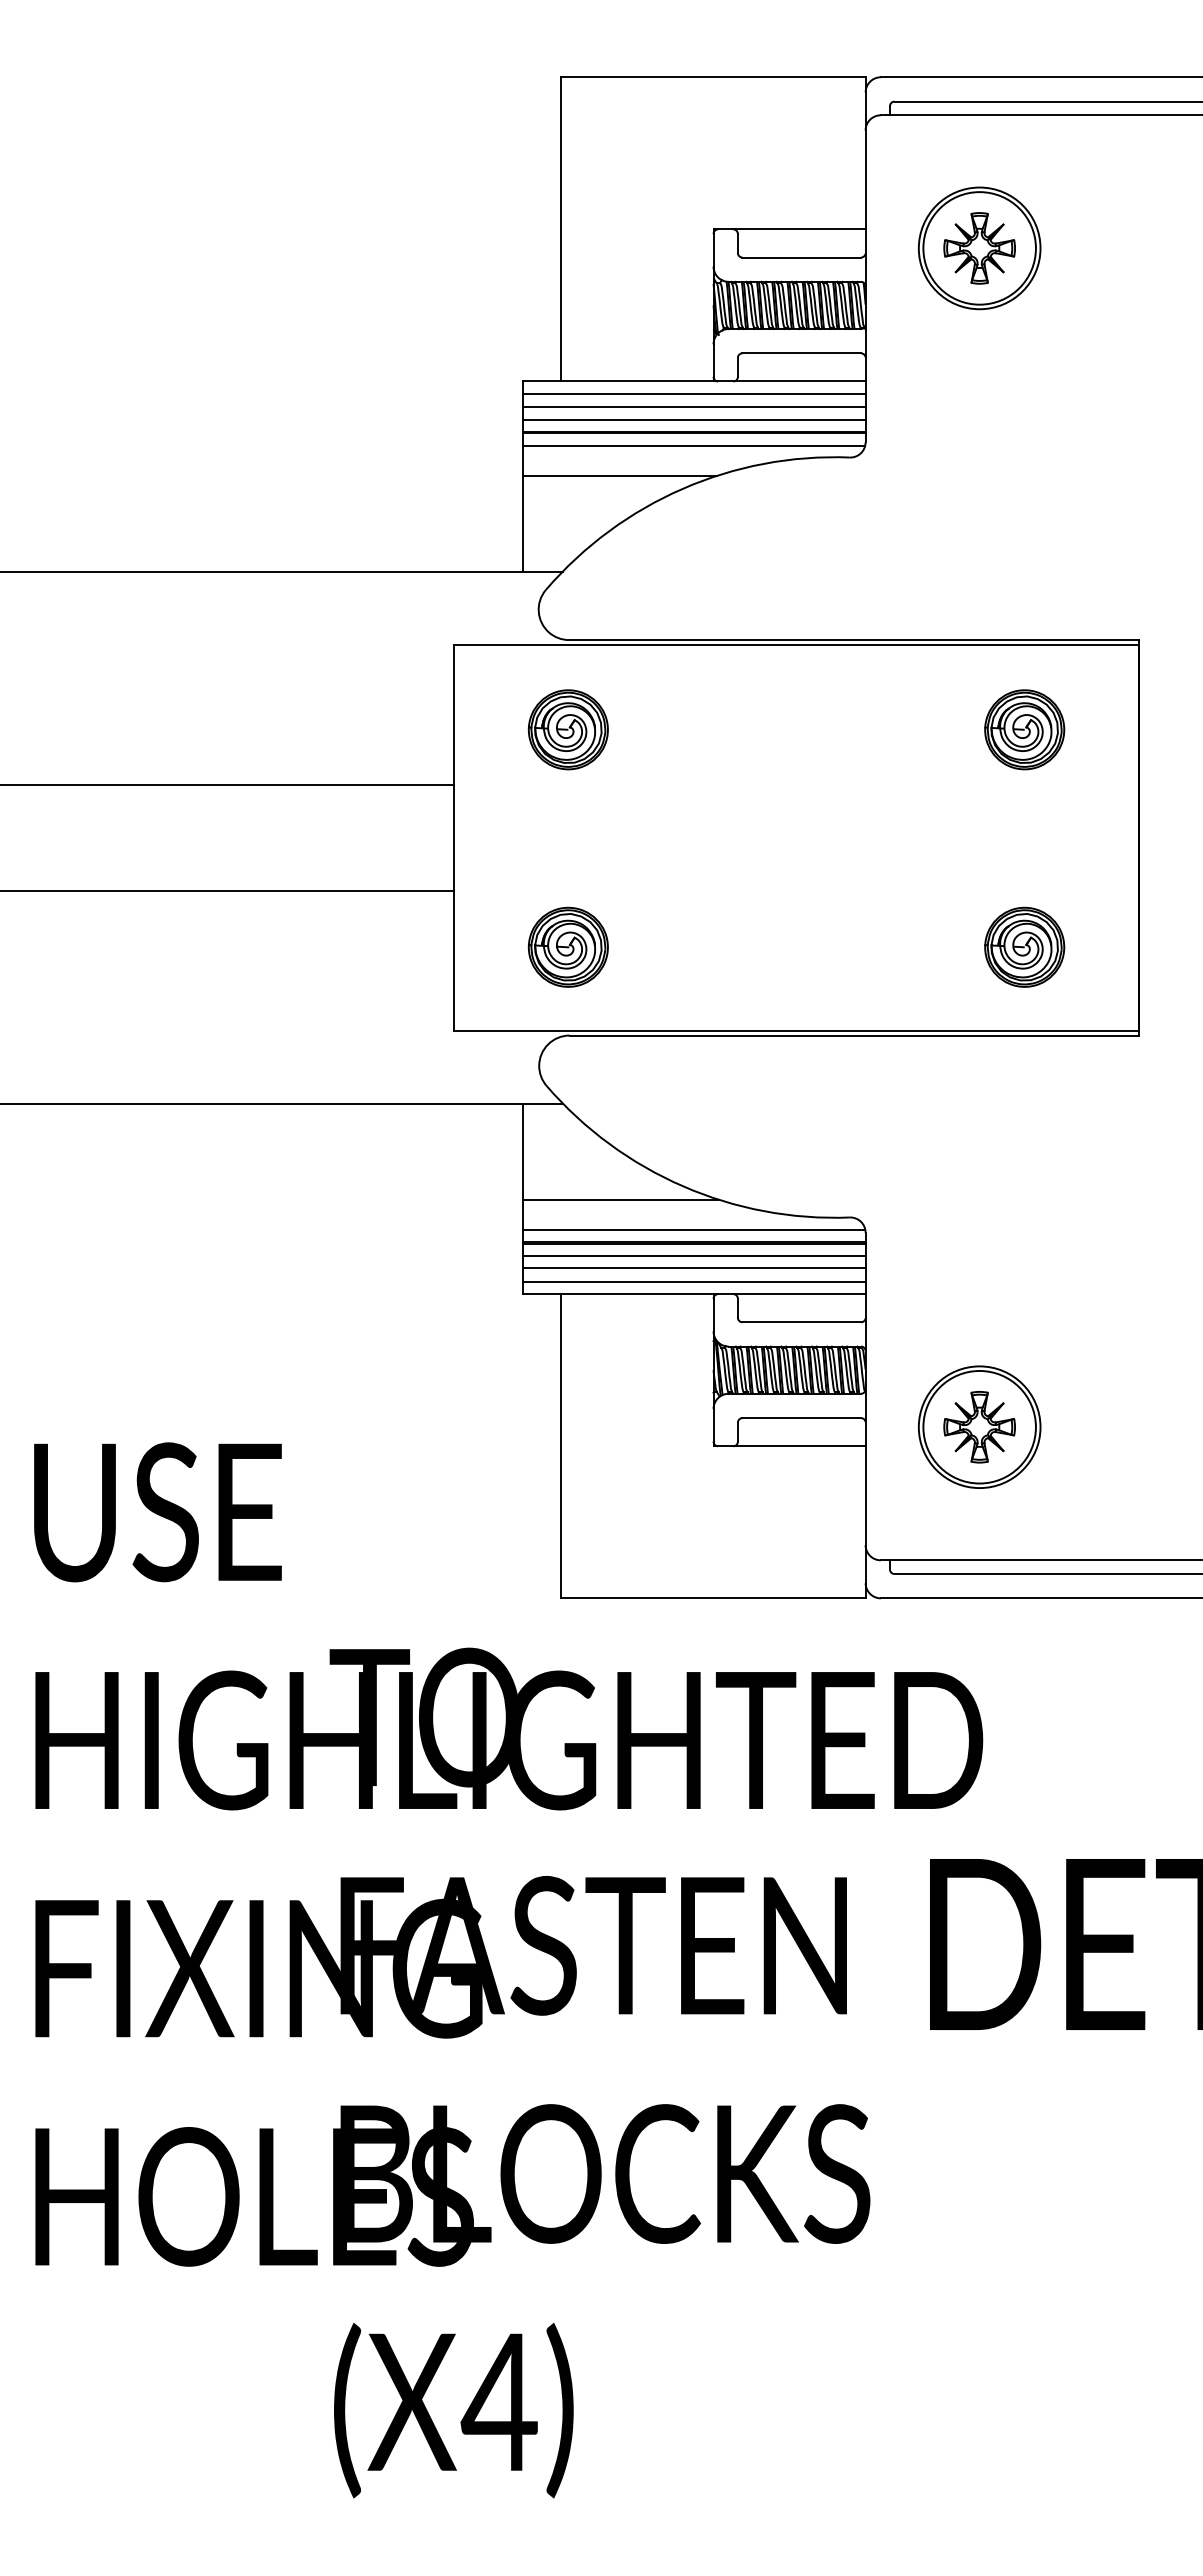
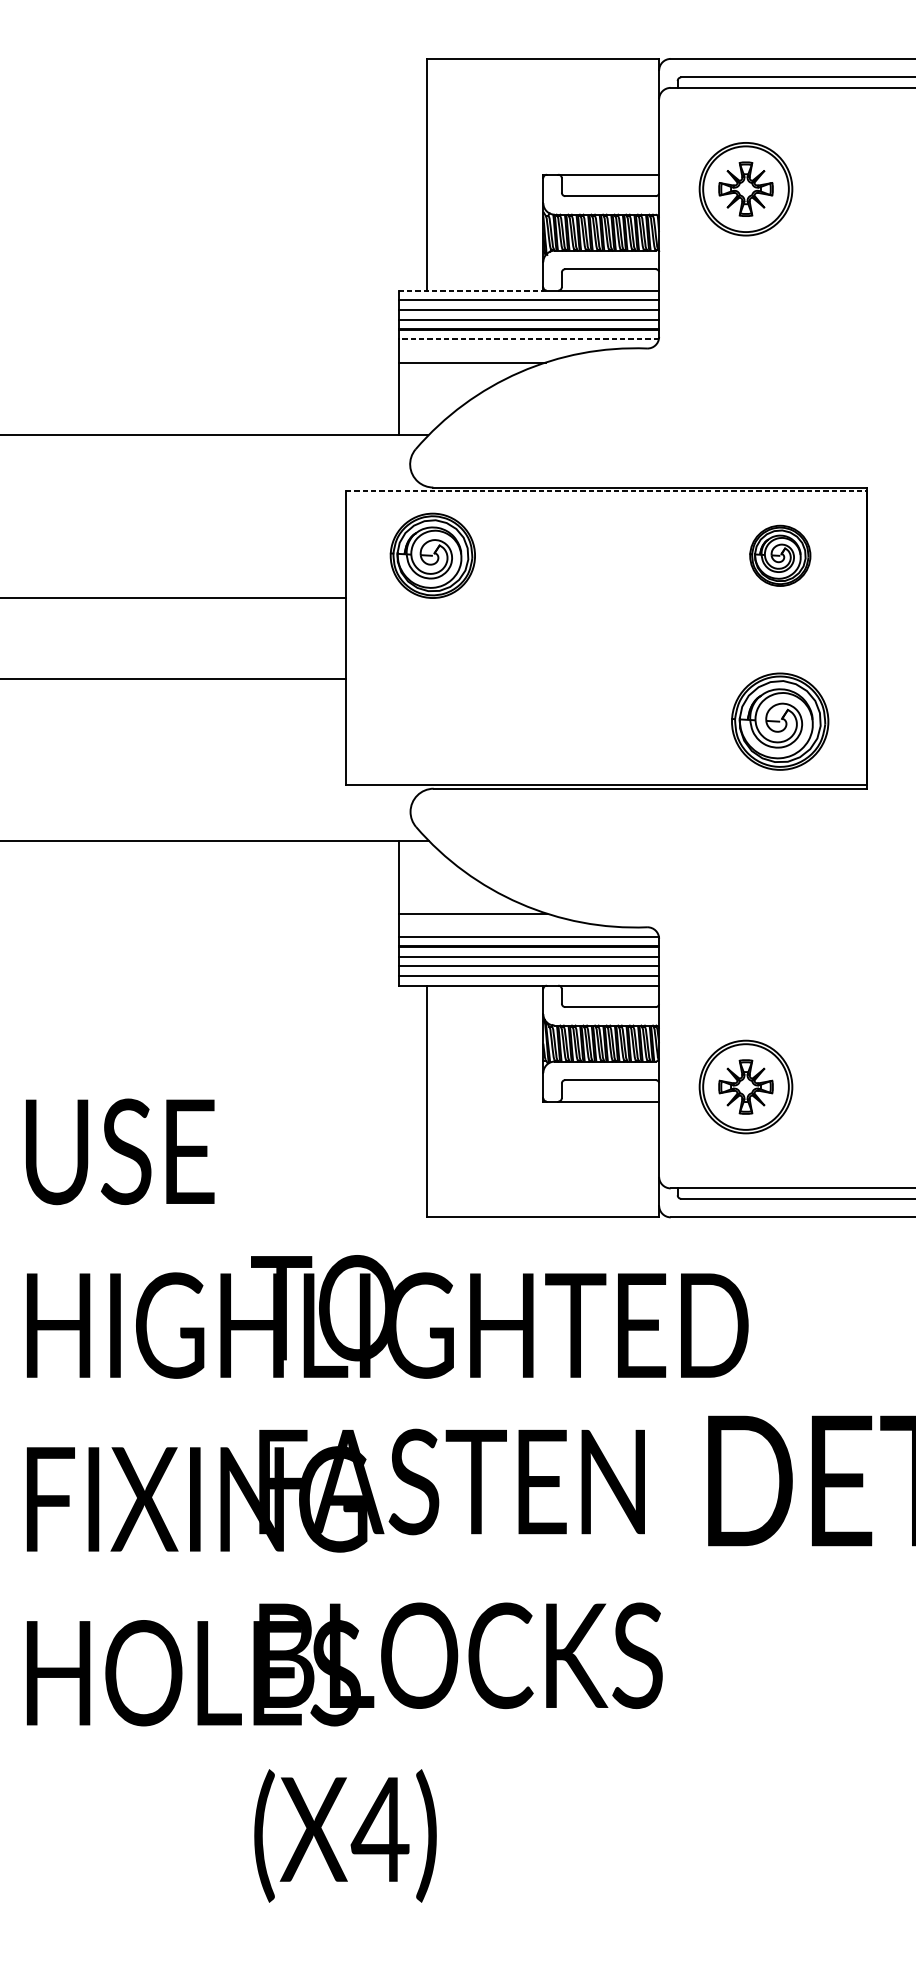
line: (621, 381) -> (473, 290), solid -> dashed
line: (694, 445) -> (528, 339), solid -> dashed
line: (797, 644) -> (607, 490), solid -> dashed
part: (567, 729) -> (432, 555), size x1.4
part: (567, 946) -> (432, 720), removed
part: (1024, 946) -> (780, 720), size x1.6

